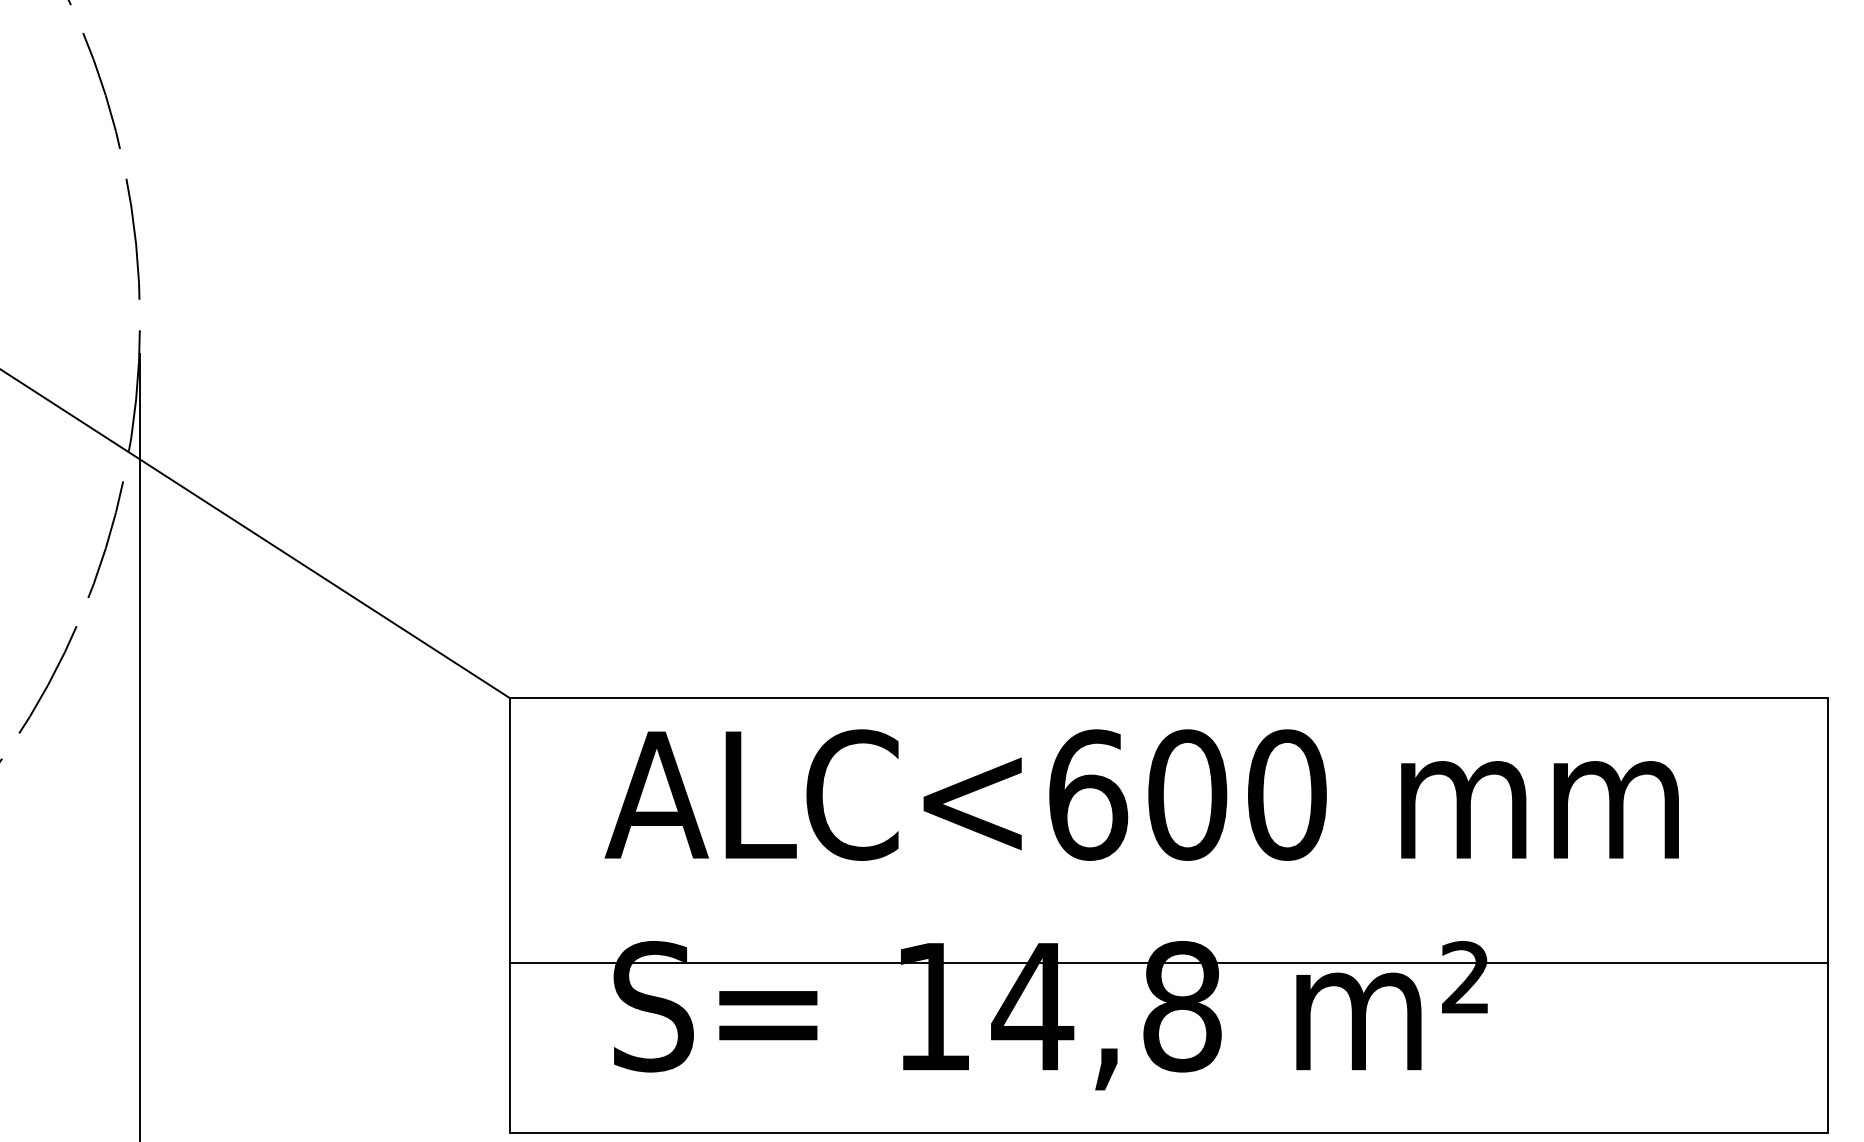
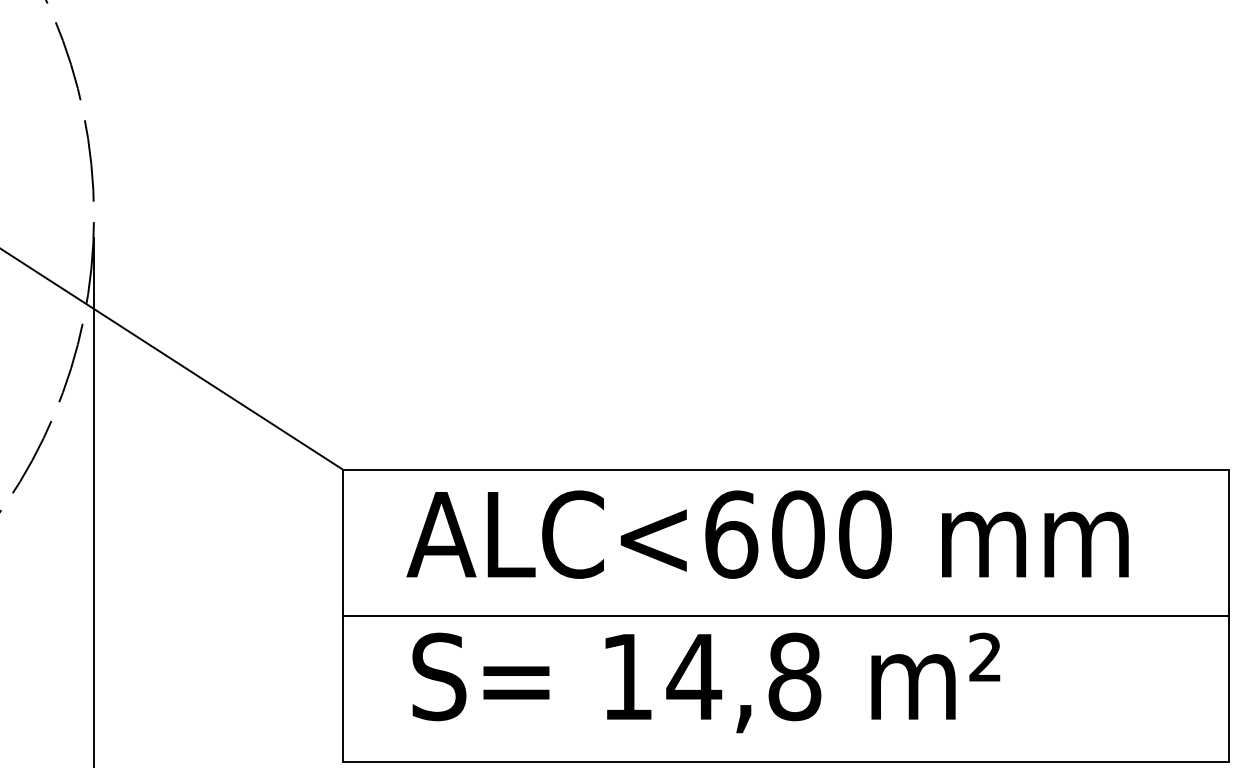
line: (1168, 962) -> (785, 615), moved

